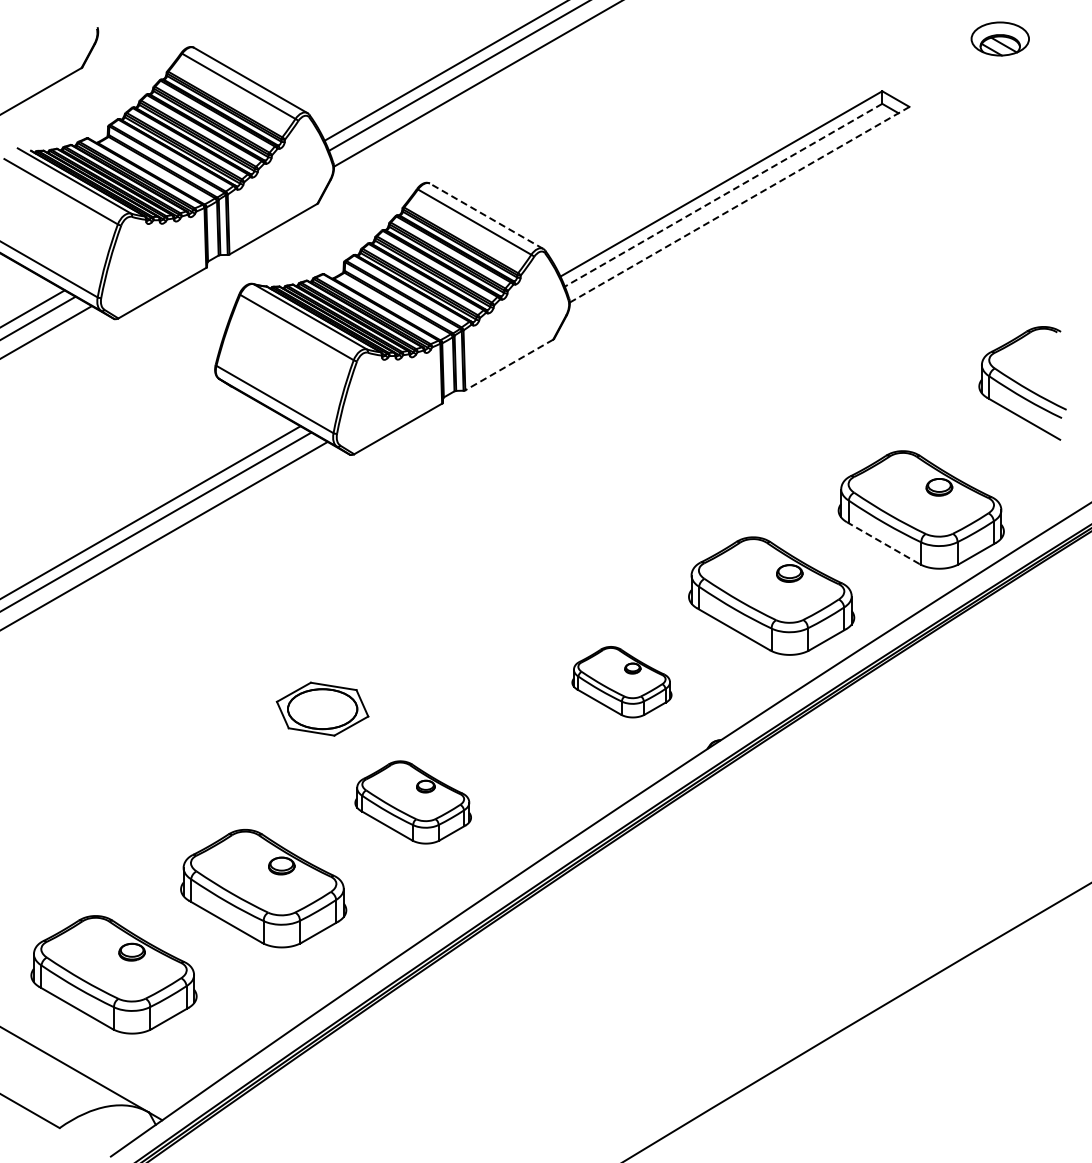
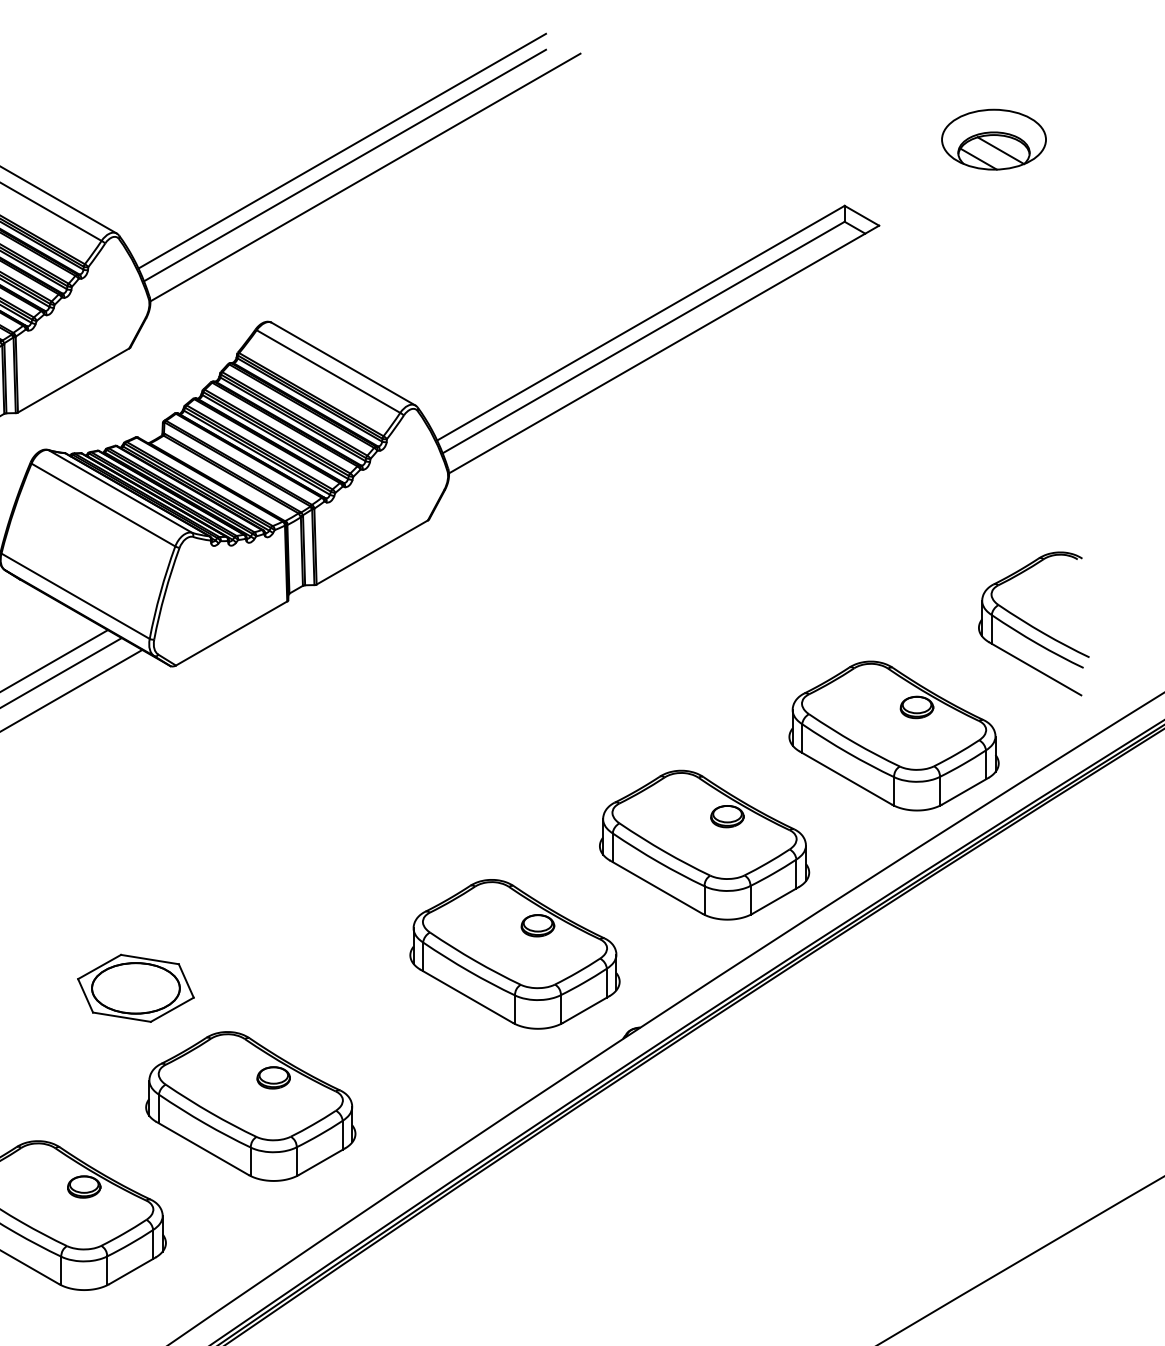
part: (1000, 38) -> (994, 139), size x1.43
line: (723, 195) -> (643, 337), dashed -> solid
line: (739, 204) -> (663, 349), dashed -> solid
line: (486, 215) -> (343, 363), dashed -> solid
line: (509, 365) -> (372, 553), dashed -> solid
part: (1022, 383) -> (1033, 624), moved
line: (883, 543) -> (846, 778), dashed -> solid
part: (621, 681) -> (514, 953), size x1.67
part: (412, 802) -> (249, 1106), size x1.43

